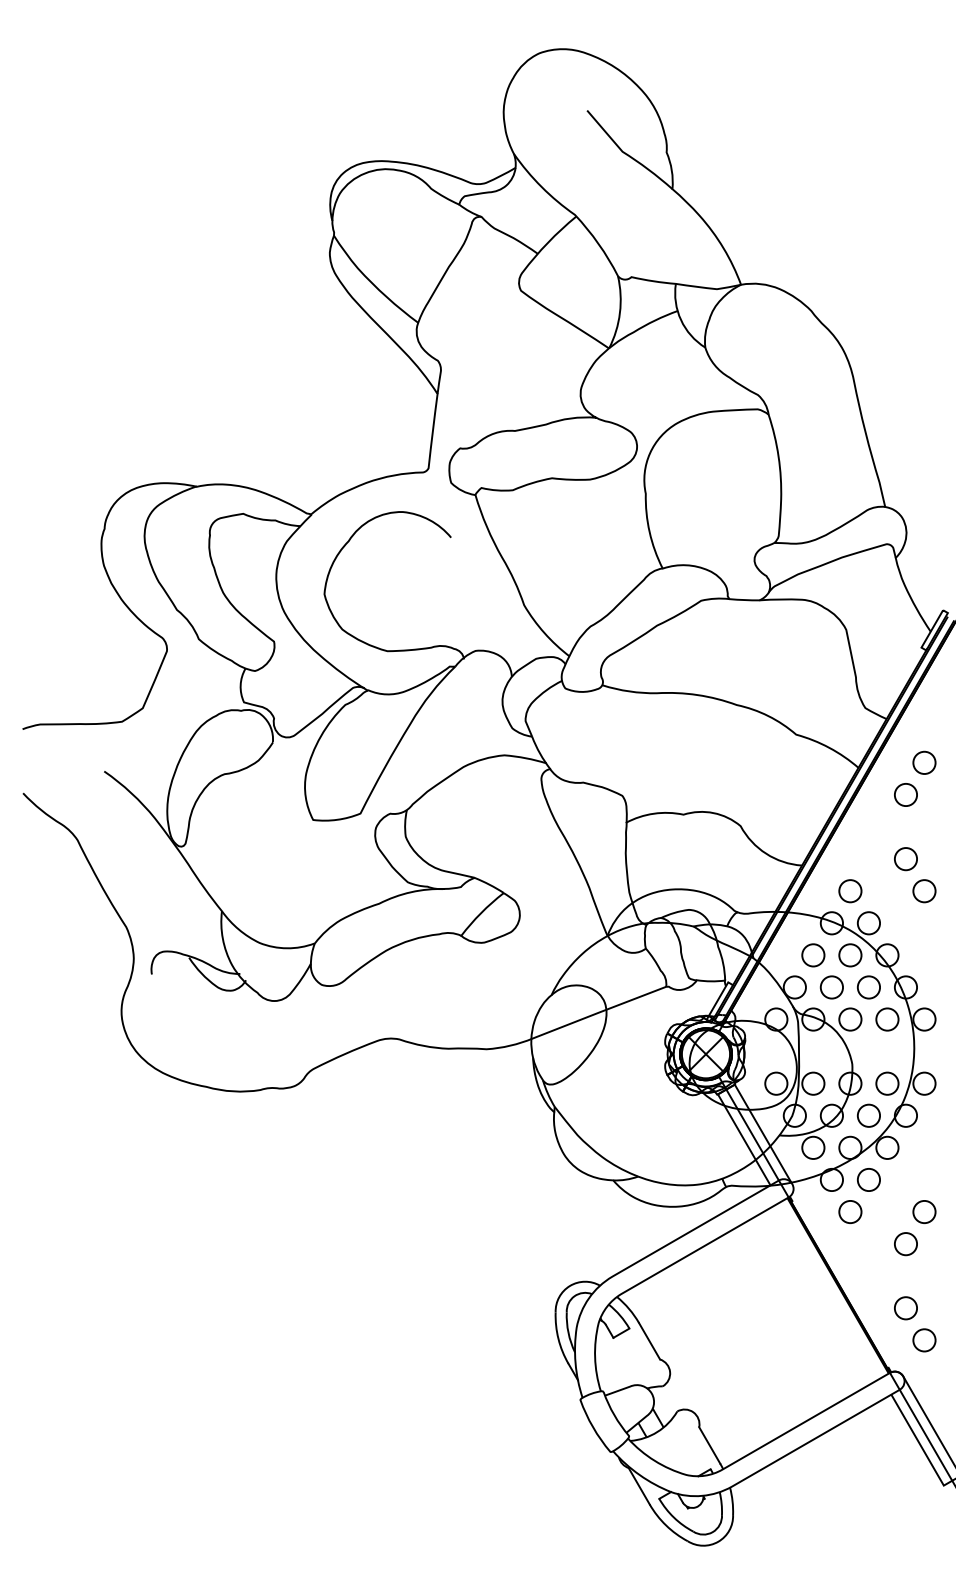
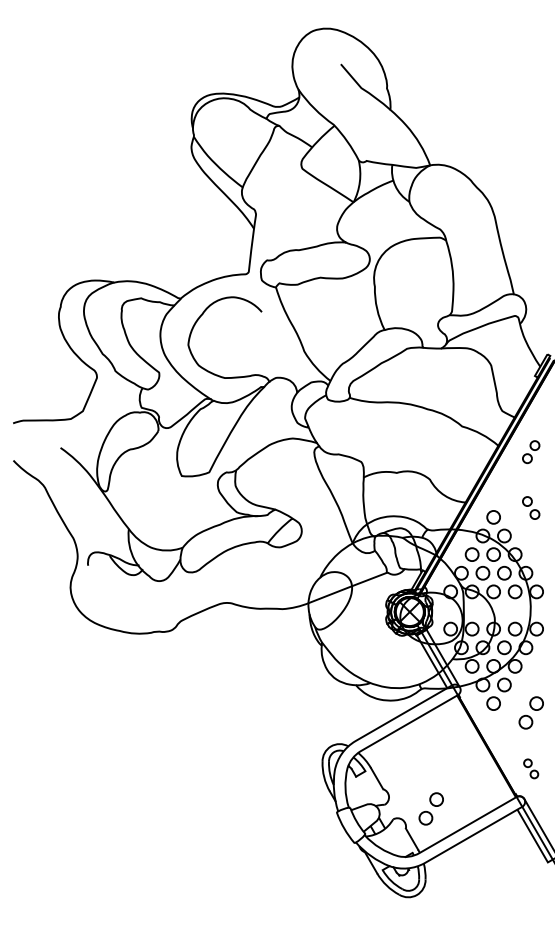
part: (913, 777) -> (530, 451), size x0.7
part: (913, 874) -> (530, 507), size x0.7
part: (913, 1323) -> (530, 768), size x0.6
part: (741, 1392) -> (430, 808), added

